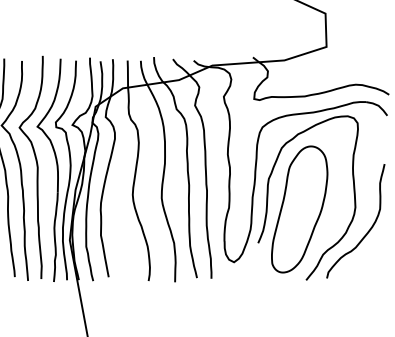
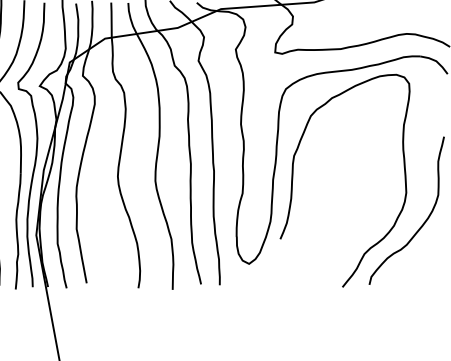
part: (299, 209) -> (333, 195), removed

